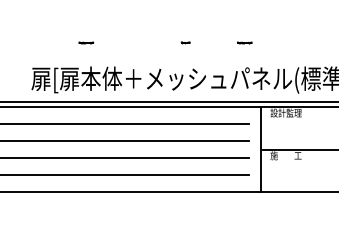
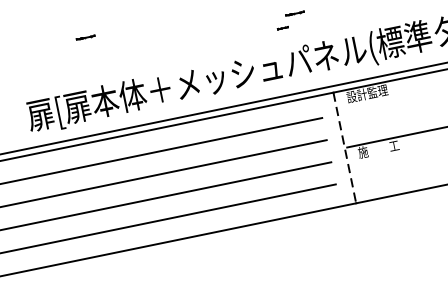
line: (86, 42) -> (85, 37), moved
part: (185, 42) -> (282, 27), moved
line: (261, 149) -> (345, 147), solid -> dashed

